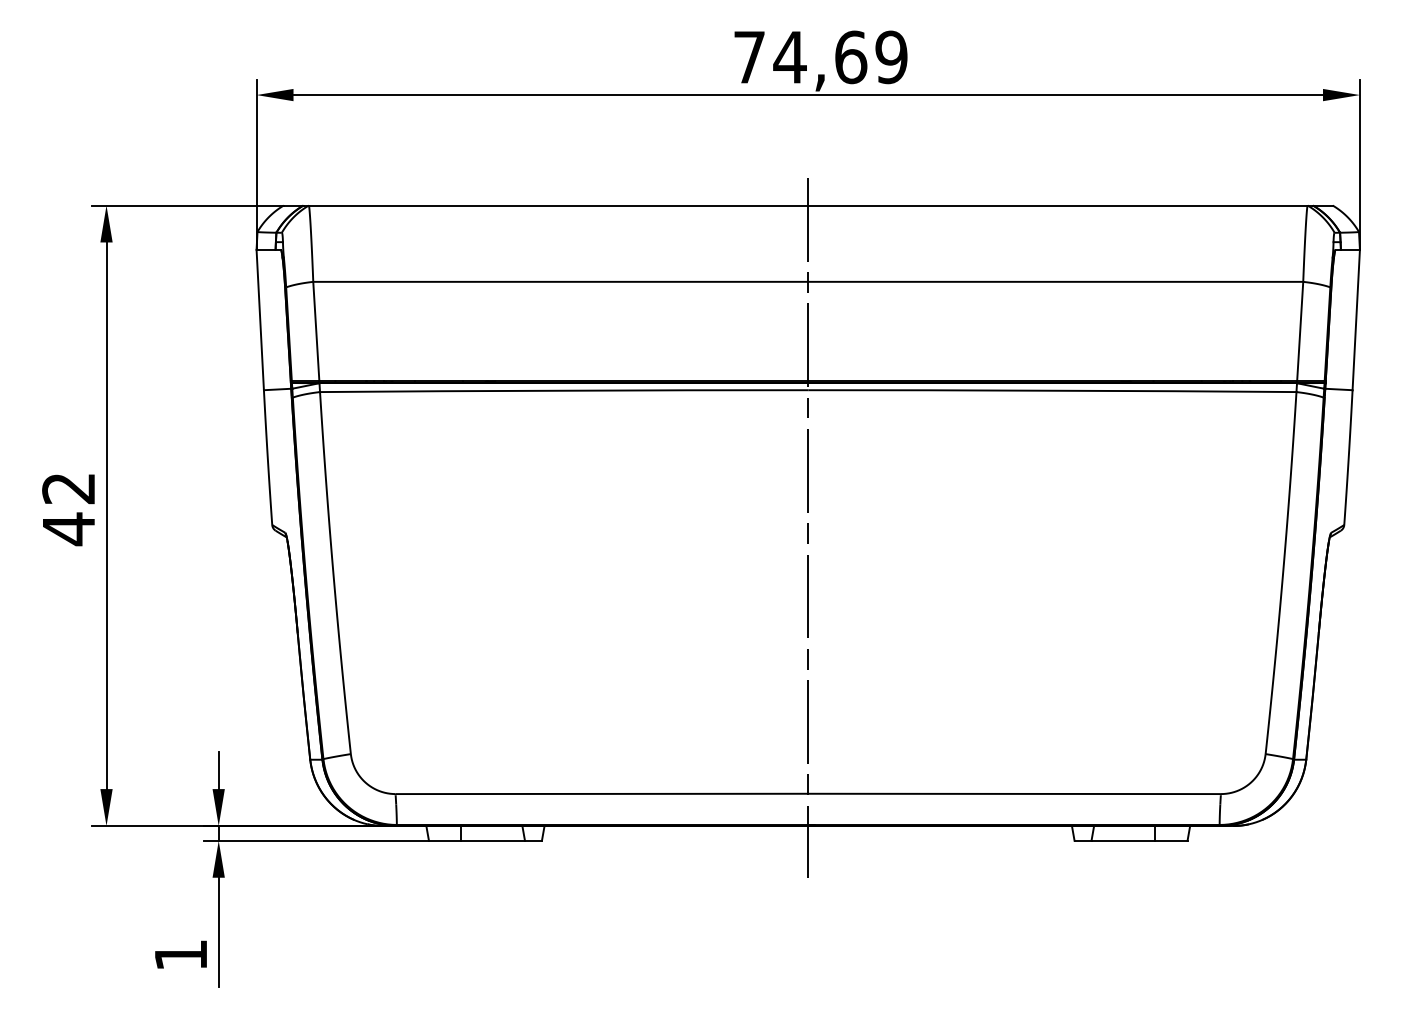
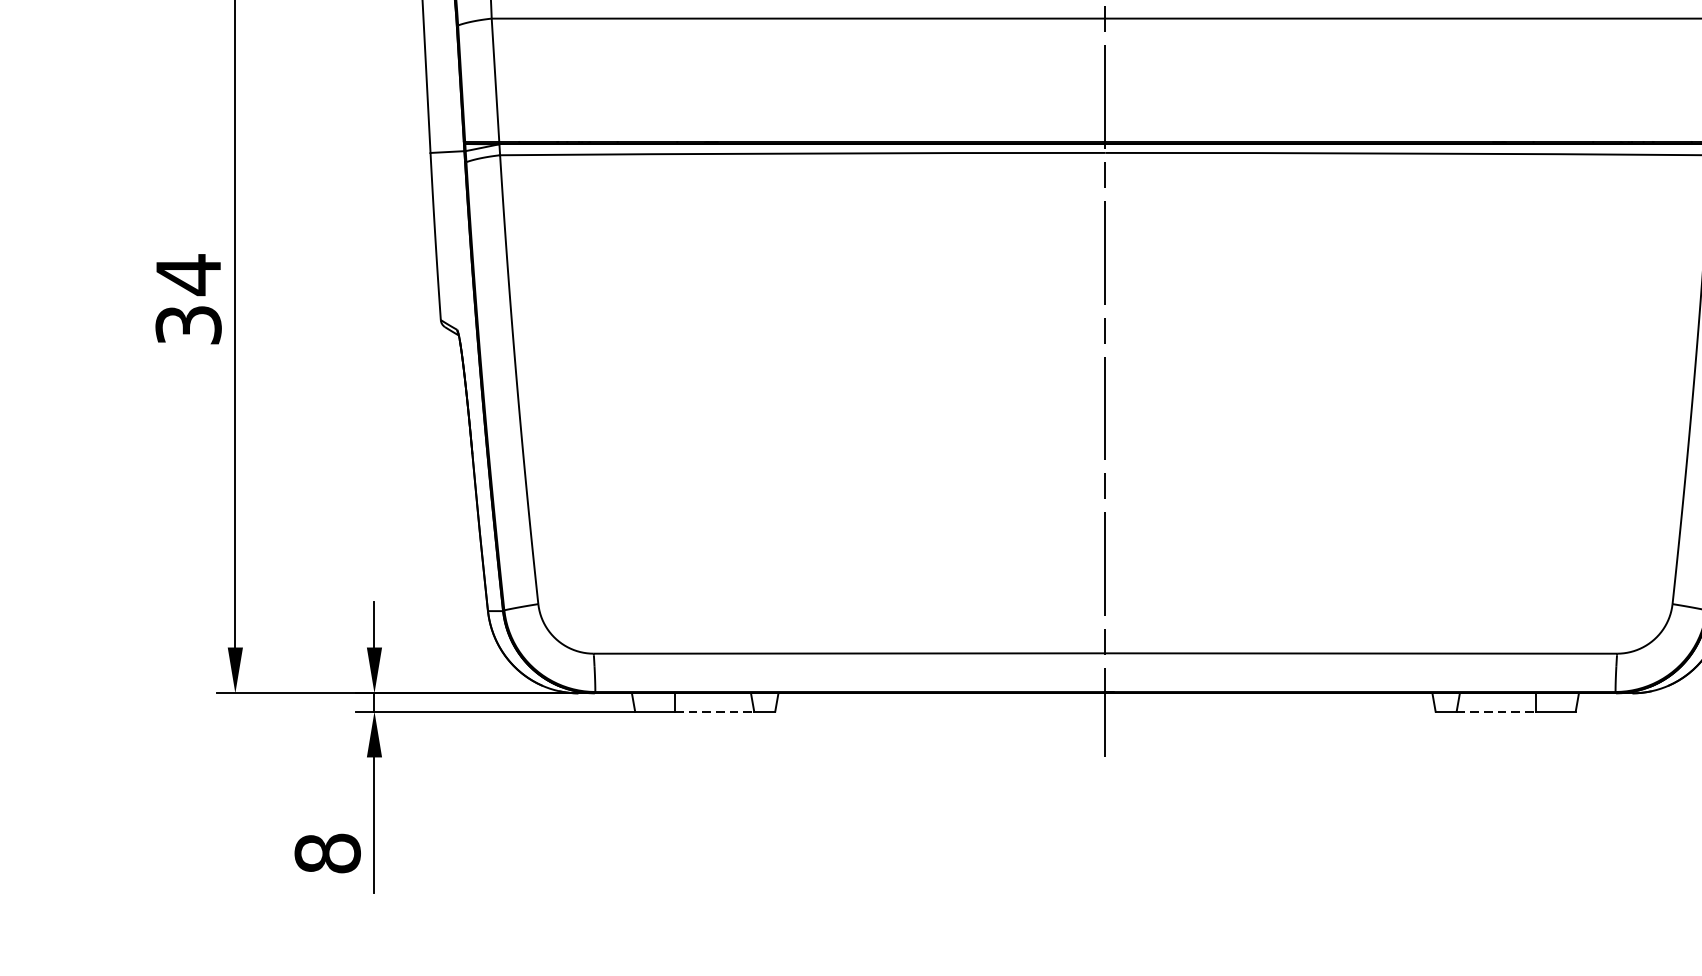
text: (68, 508) -> (188, 299), 42 -> 34
line: (493, 840) -> (715, 711), solid -> dashed
line: (1123, 840) -> (1496, 711), solid -> dashed
text: (180, 955) -> (327, 853), 1 -> 8

